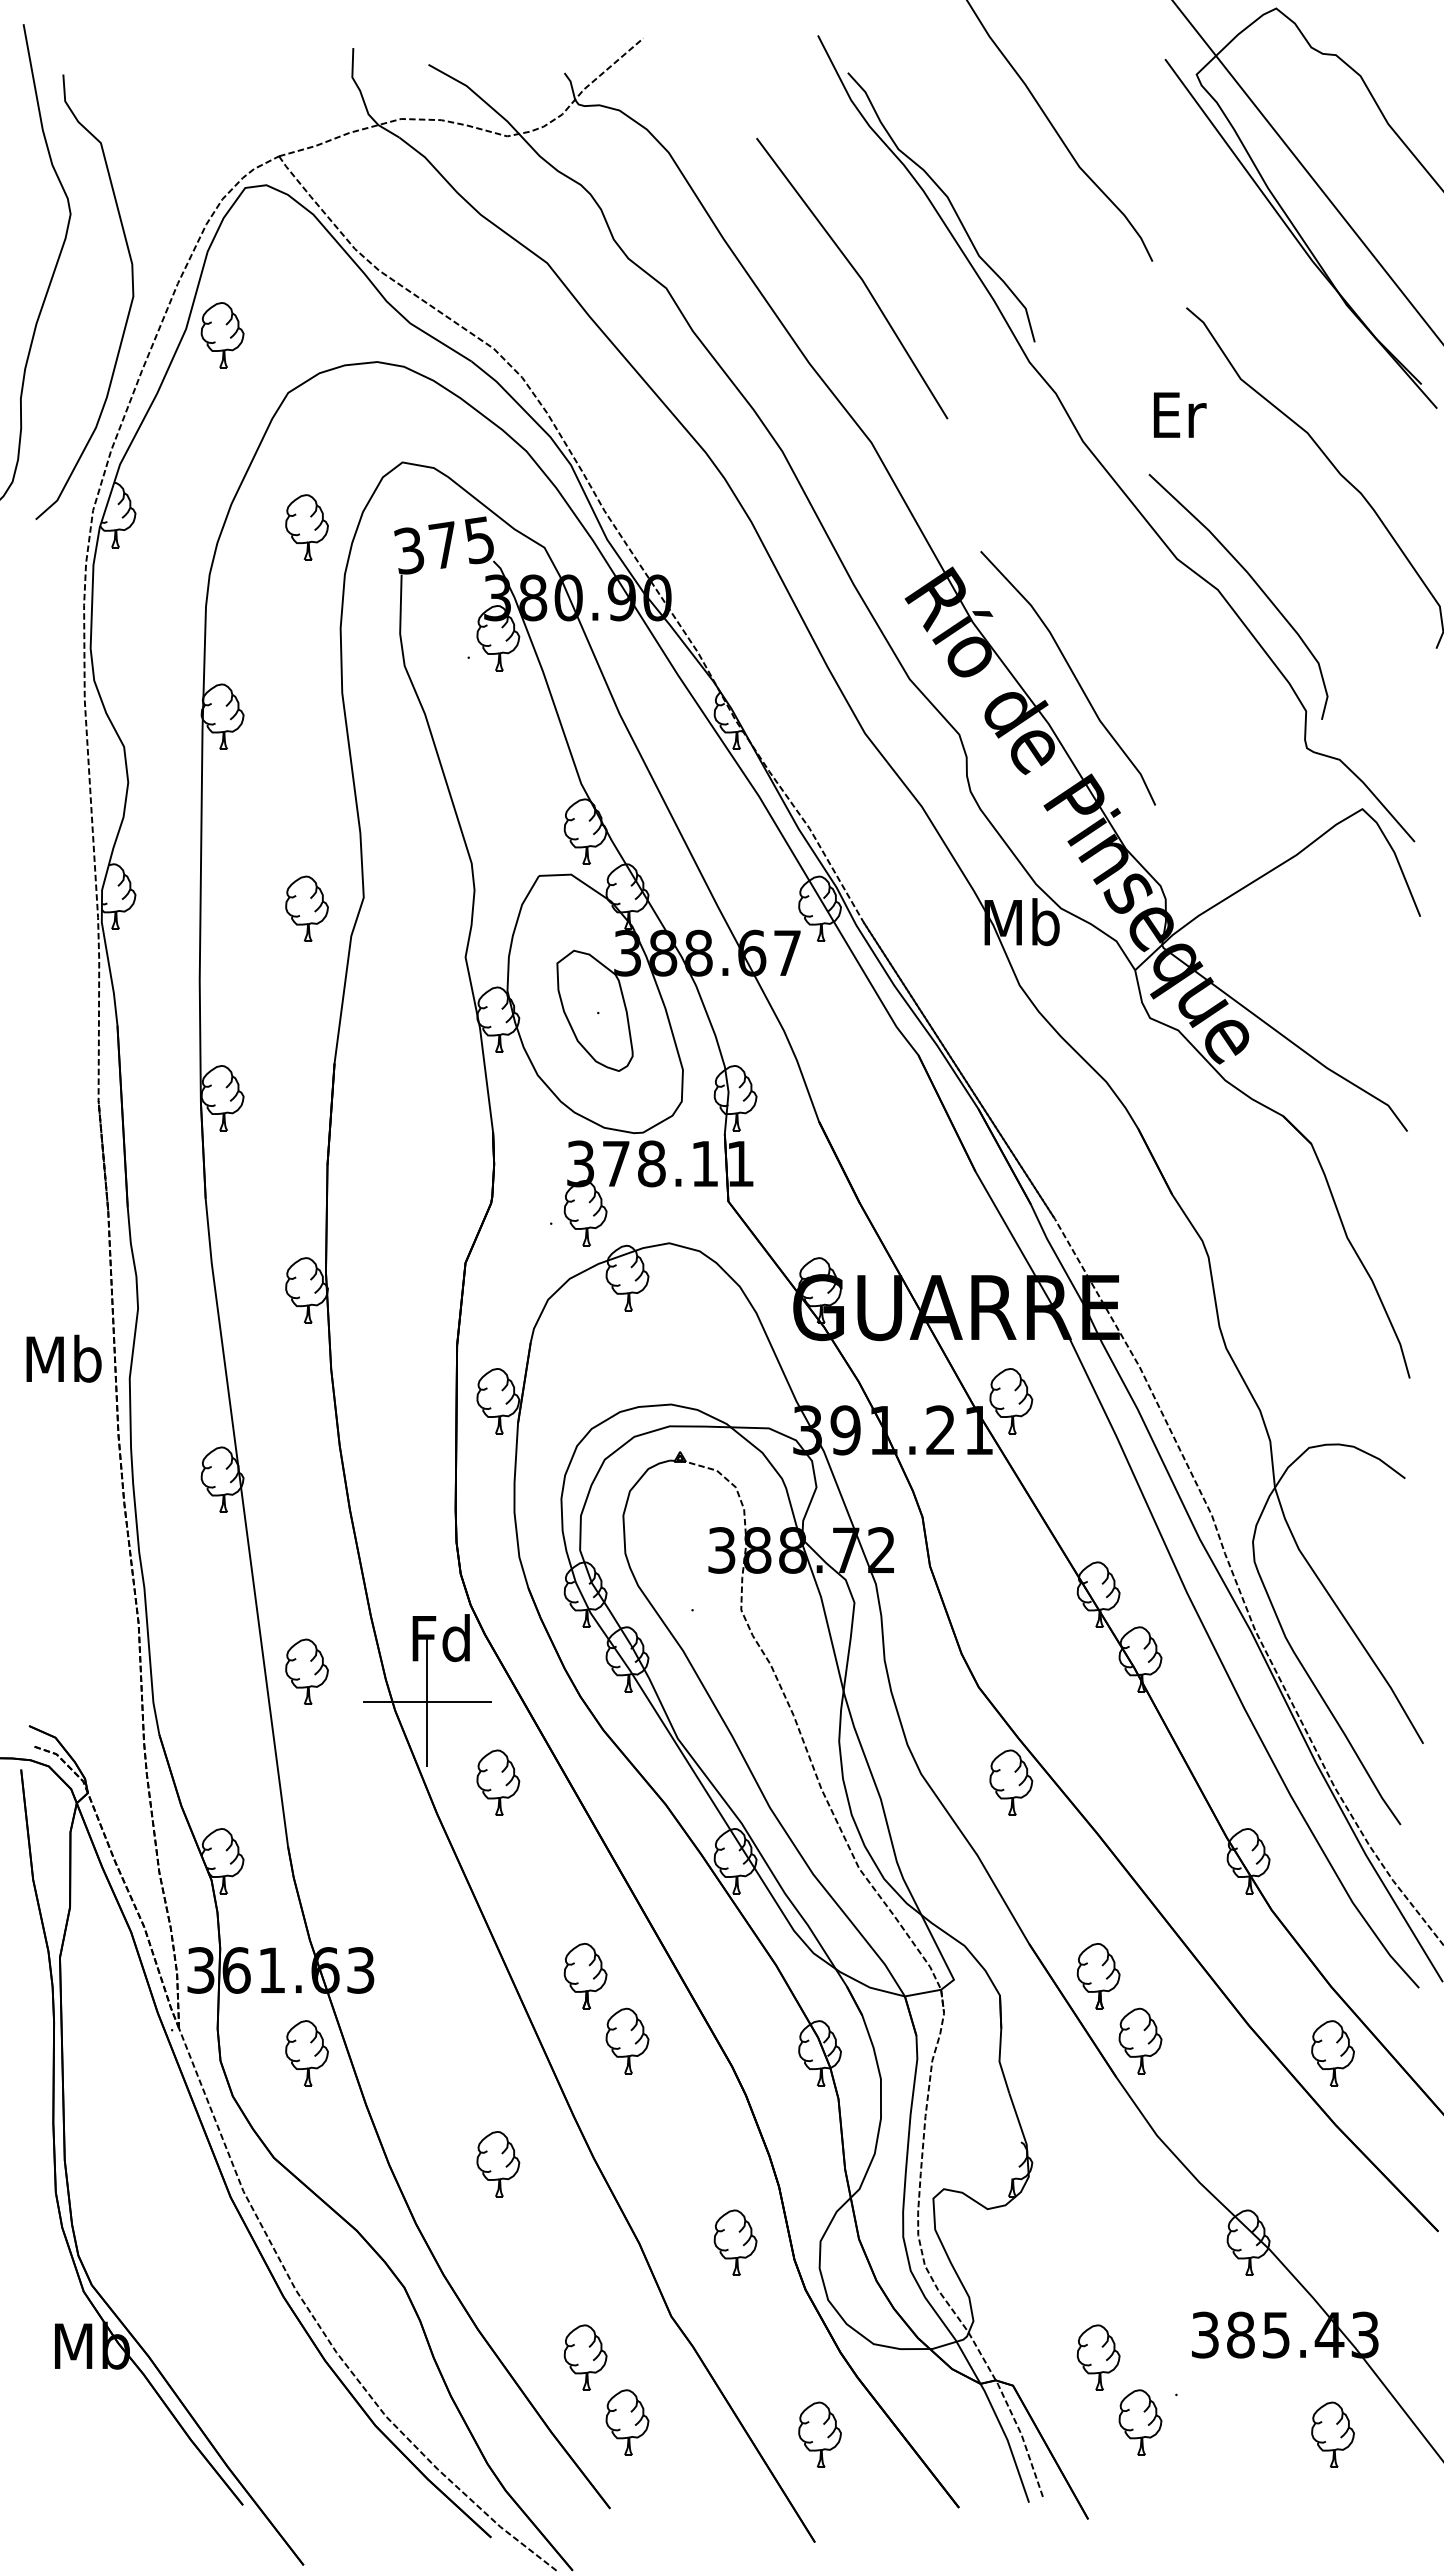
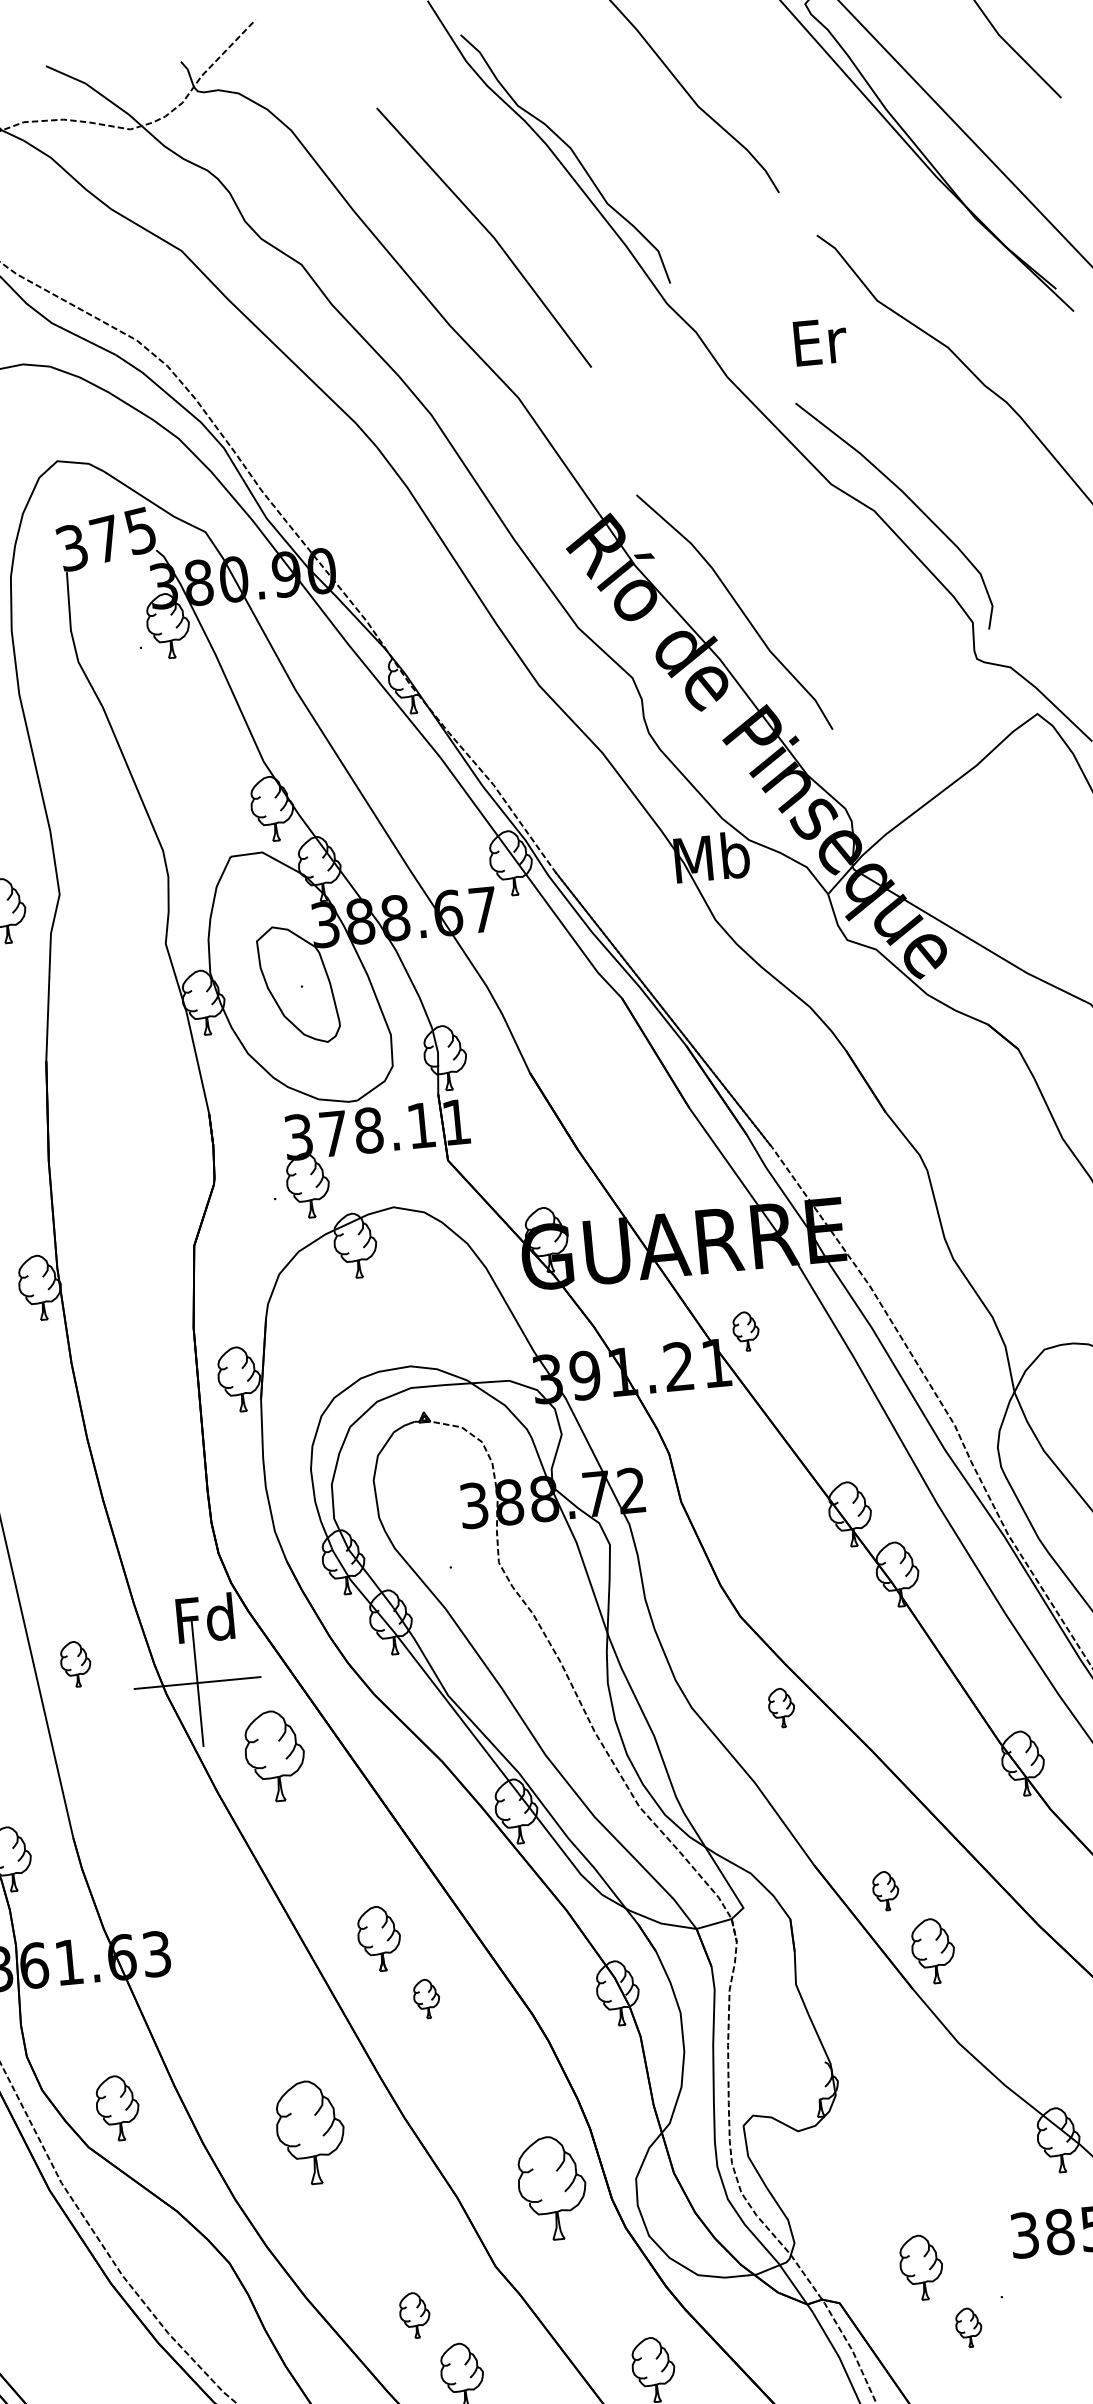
part: (1011, 1401) -> (746, 1331), size x0.6
part: (306, 1671) -> (75, 1664), size x0.7
part: (498, 1782) -> (275, 1755), size x1.4
part: (1011, 1782) -> (781, 1707), size x0.6
part: (1098, 1976) -> (885, 1891), size x0.6
part: (627, 2040) -> (426, 1998), size x0.6
part: (306, 2053) -> (117, 2108), moved
part: (498, 2164) -> (310, 2132), size x1.6
part: (735, 2242) -> (552, 2187), size x1.6
part: (585, 2357) -> (414, 2315), size x0.7
part: (1140, 2422) -> (968, 2327), size x0.6

